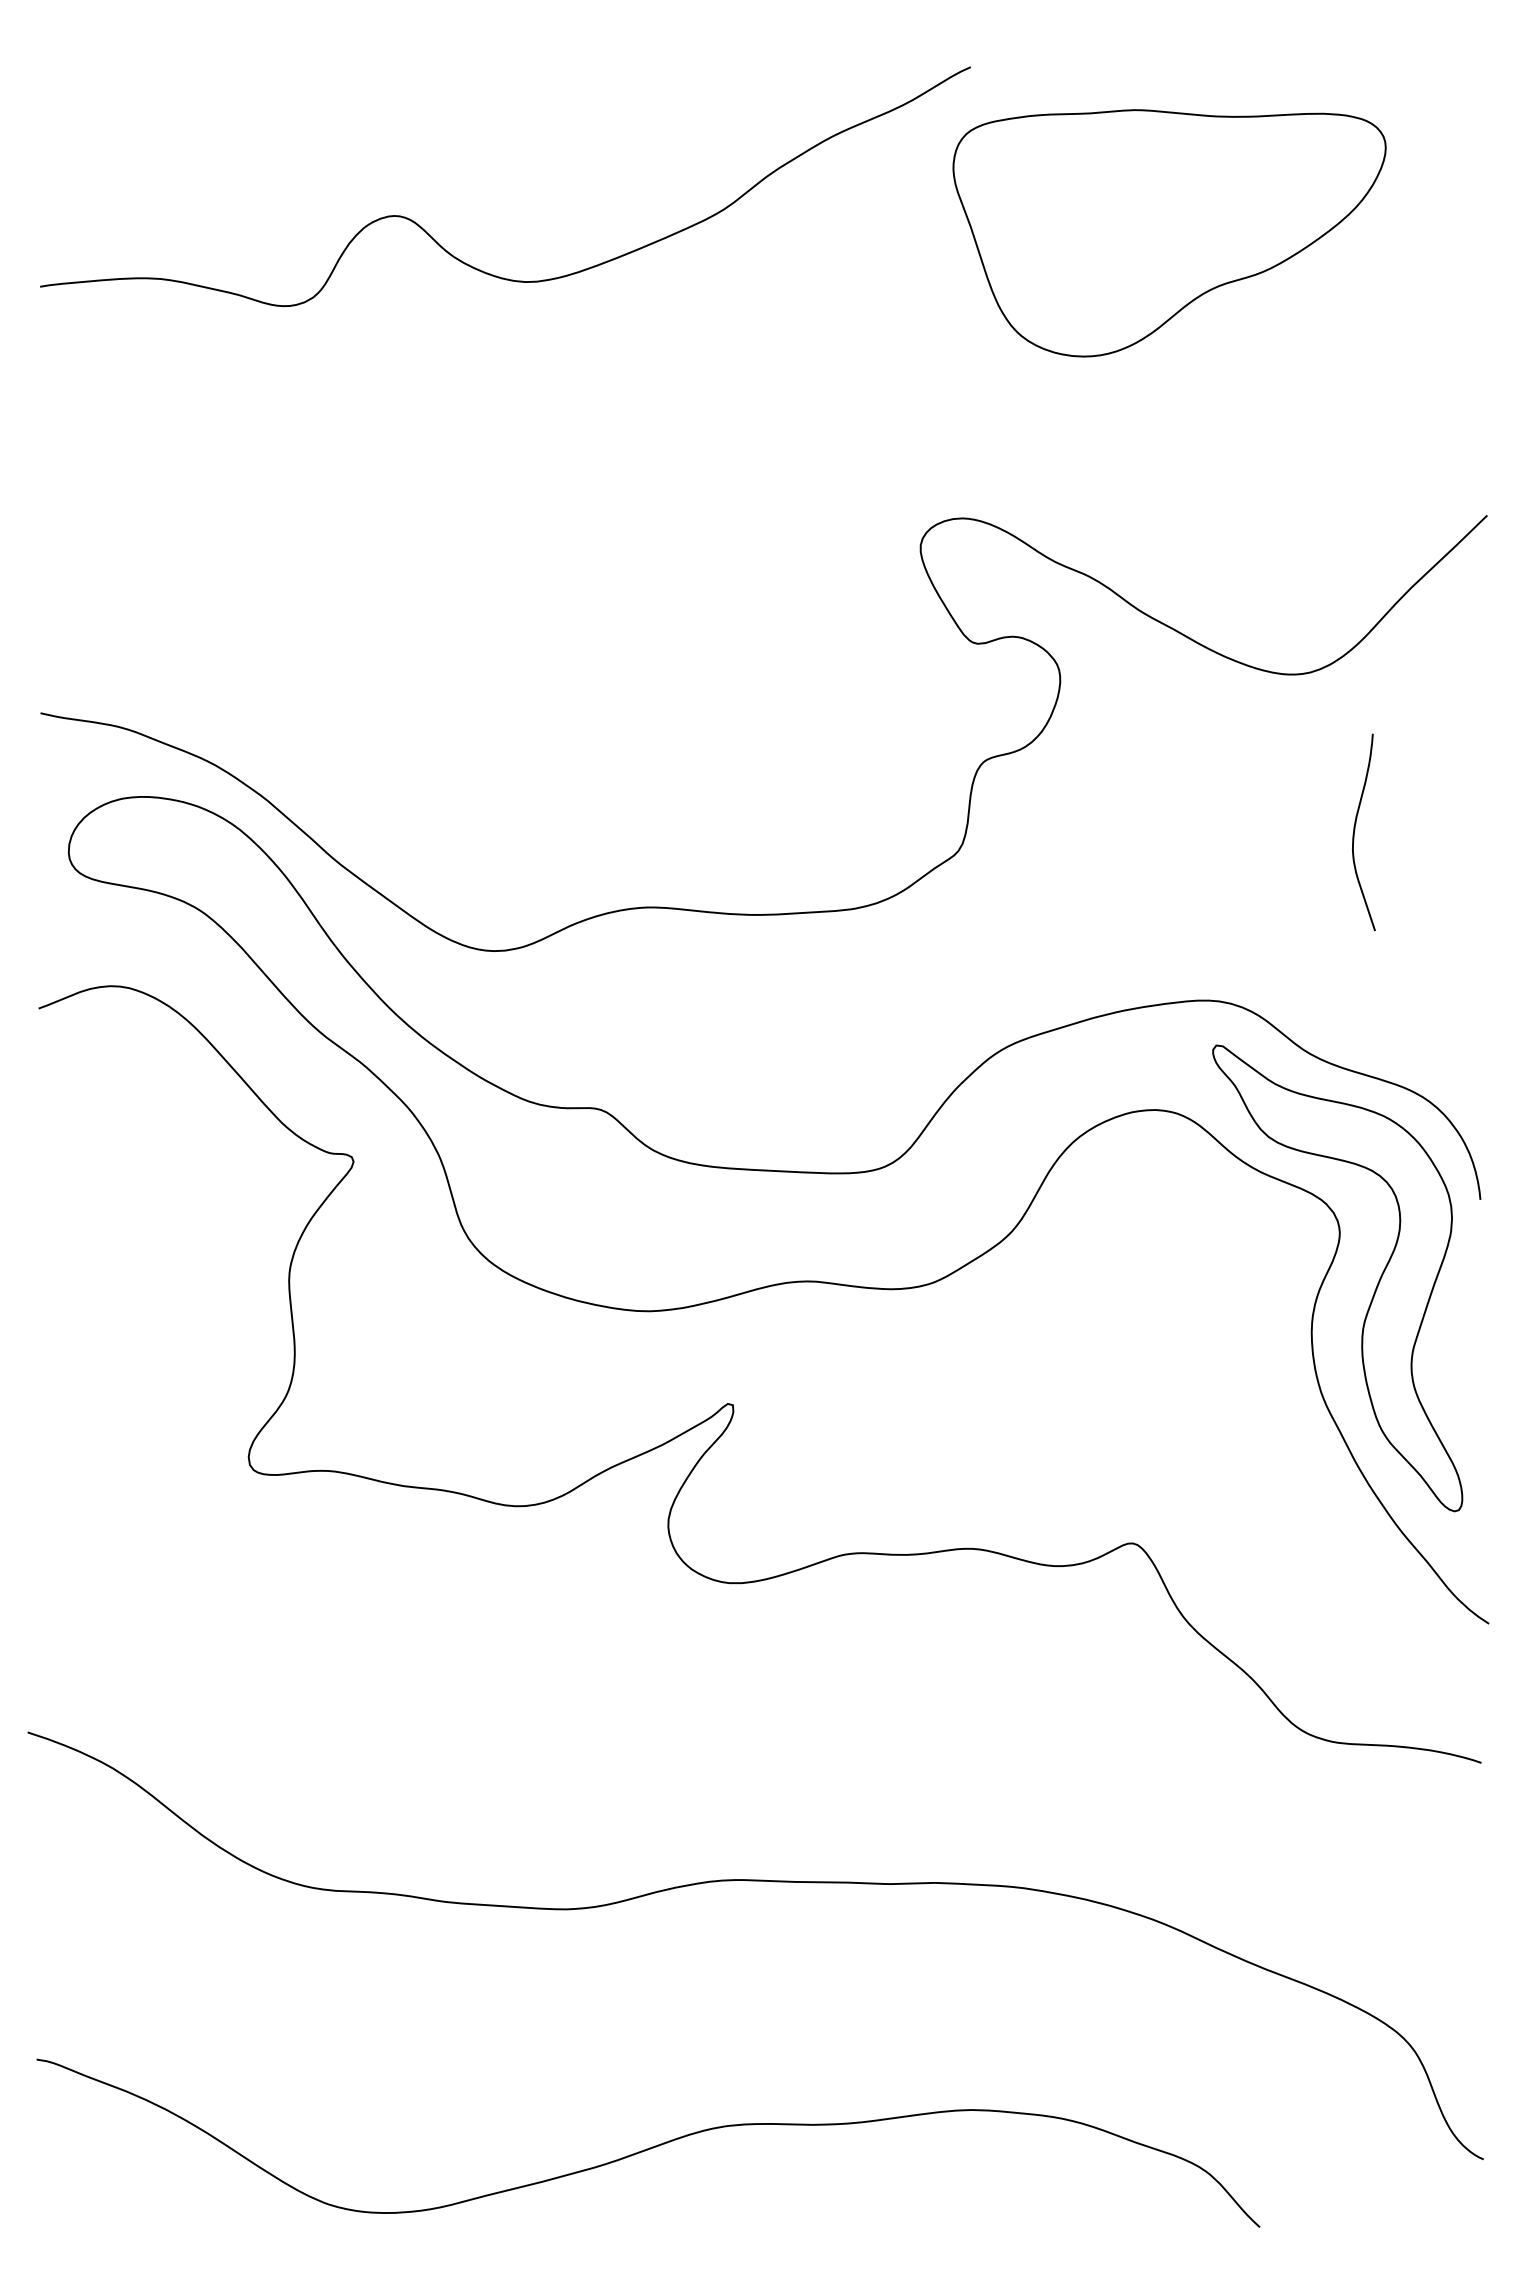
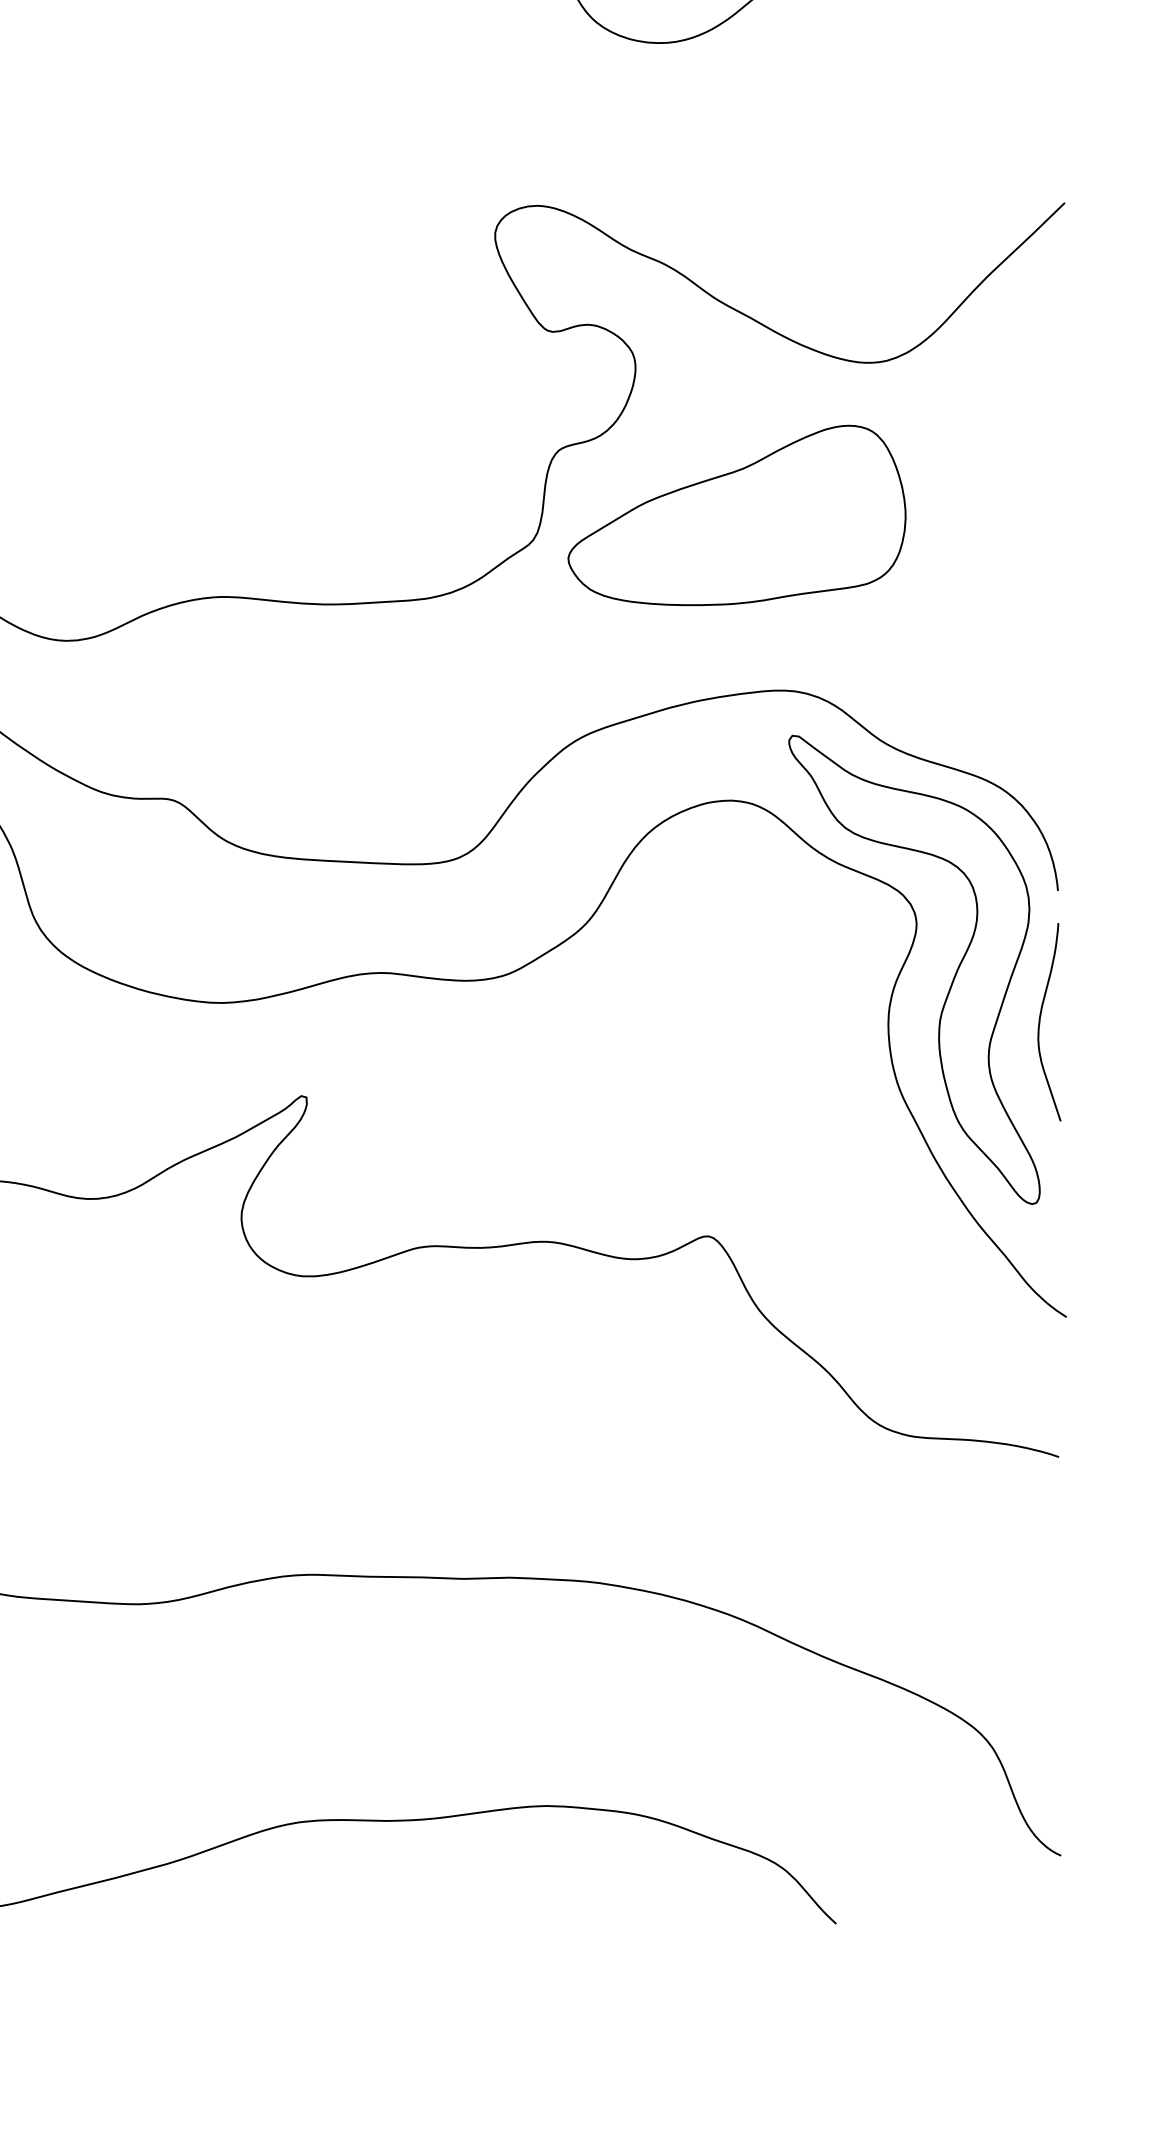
part: (1160, 826) -> (736, 515), added
curve: (1355, 830) -> (1040, 1020), moved

